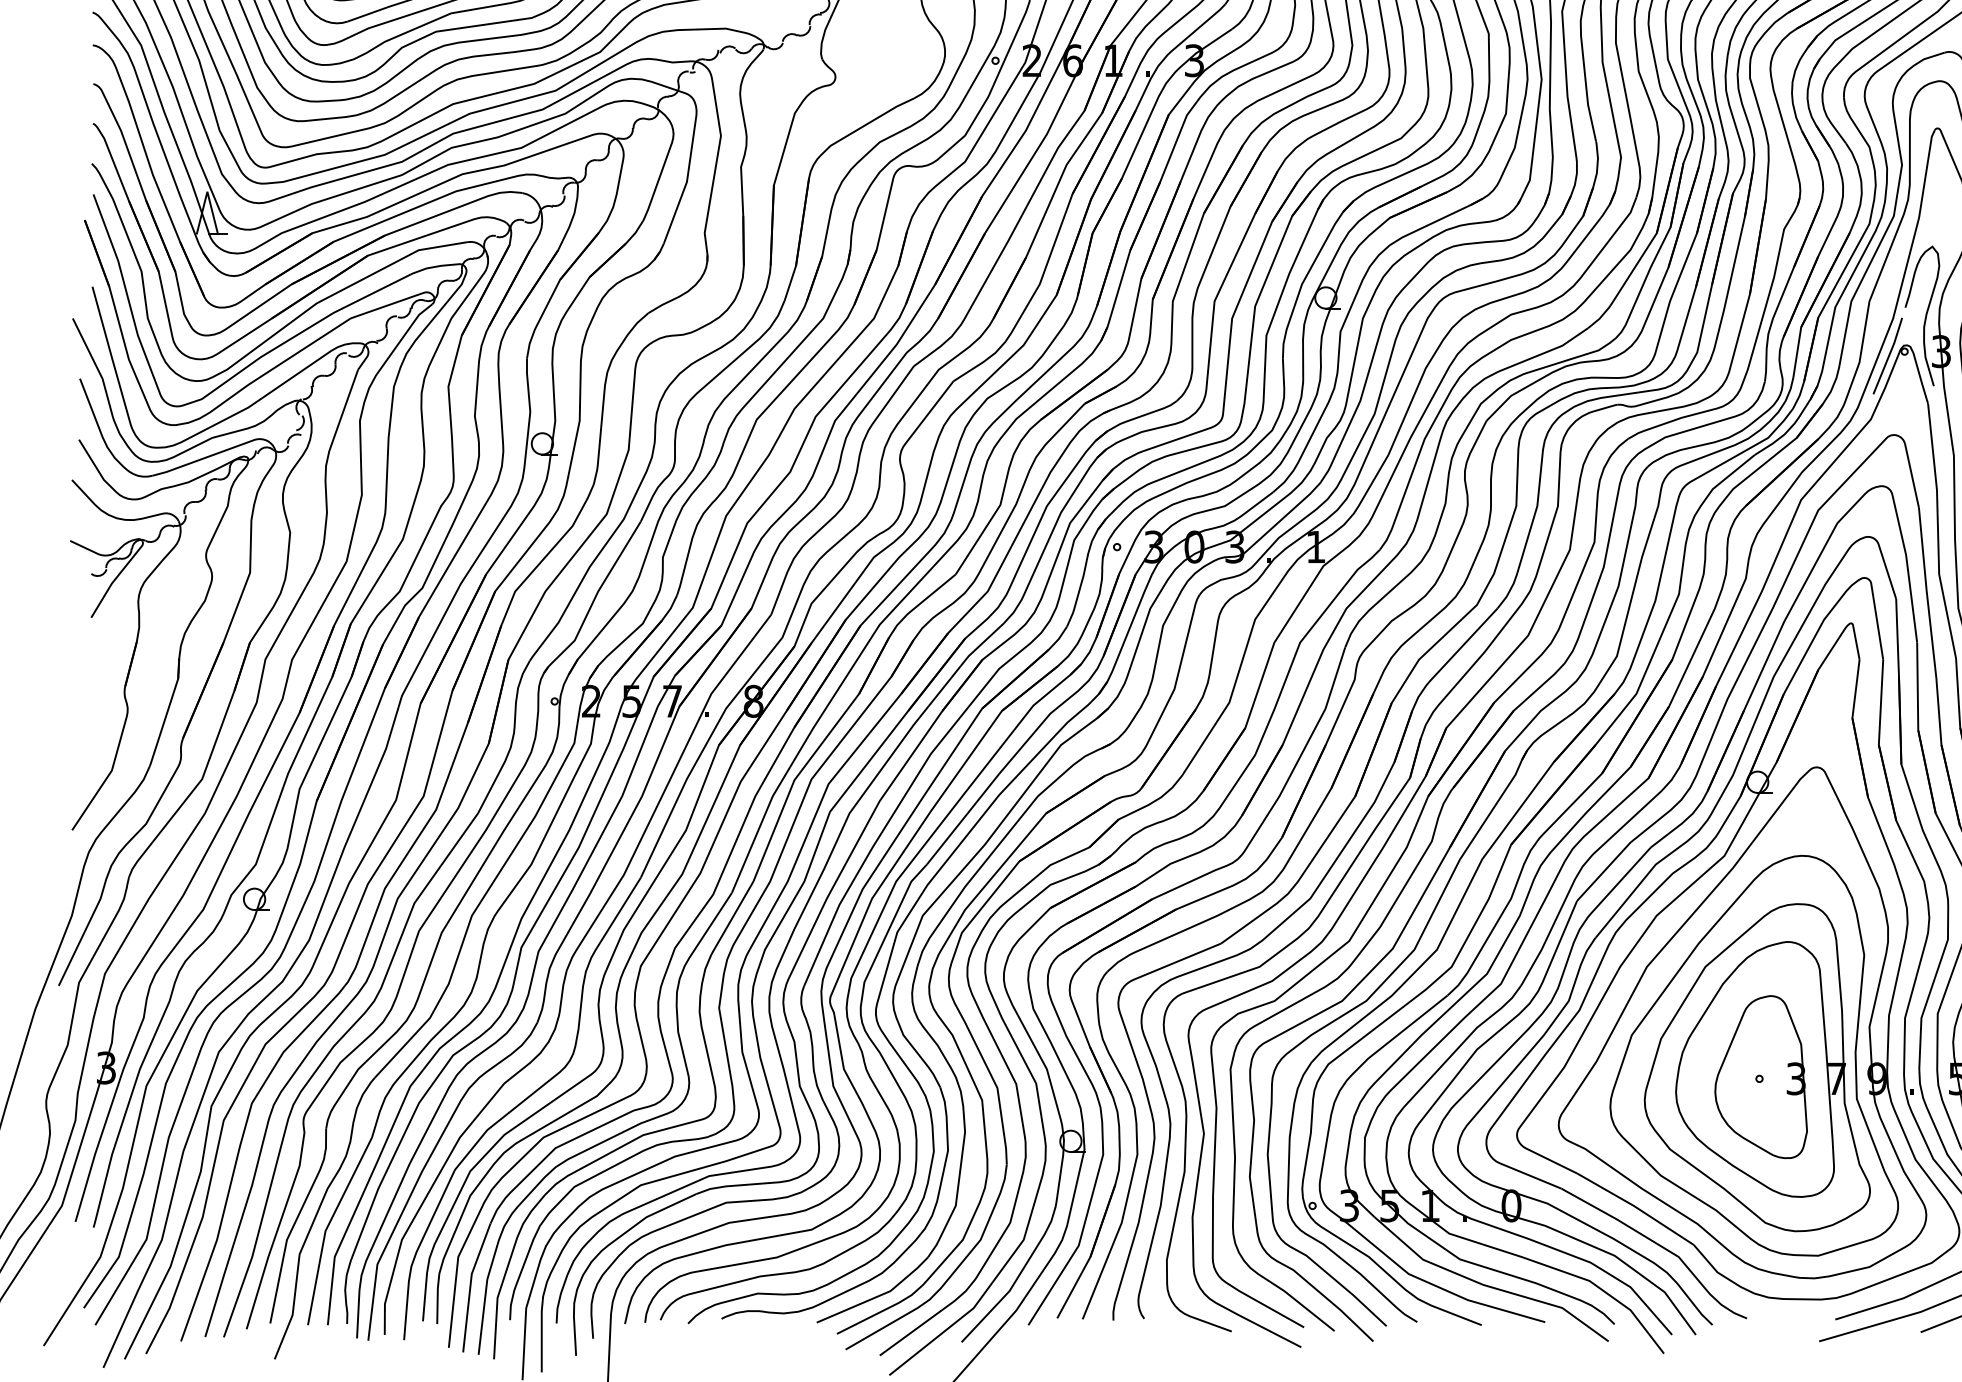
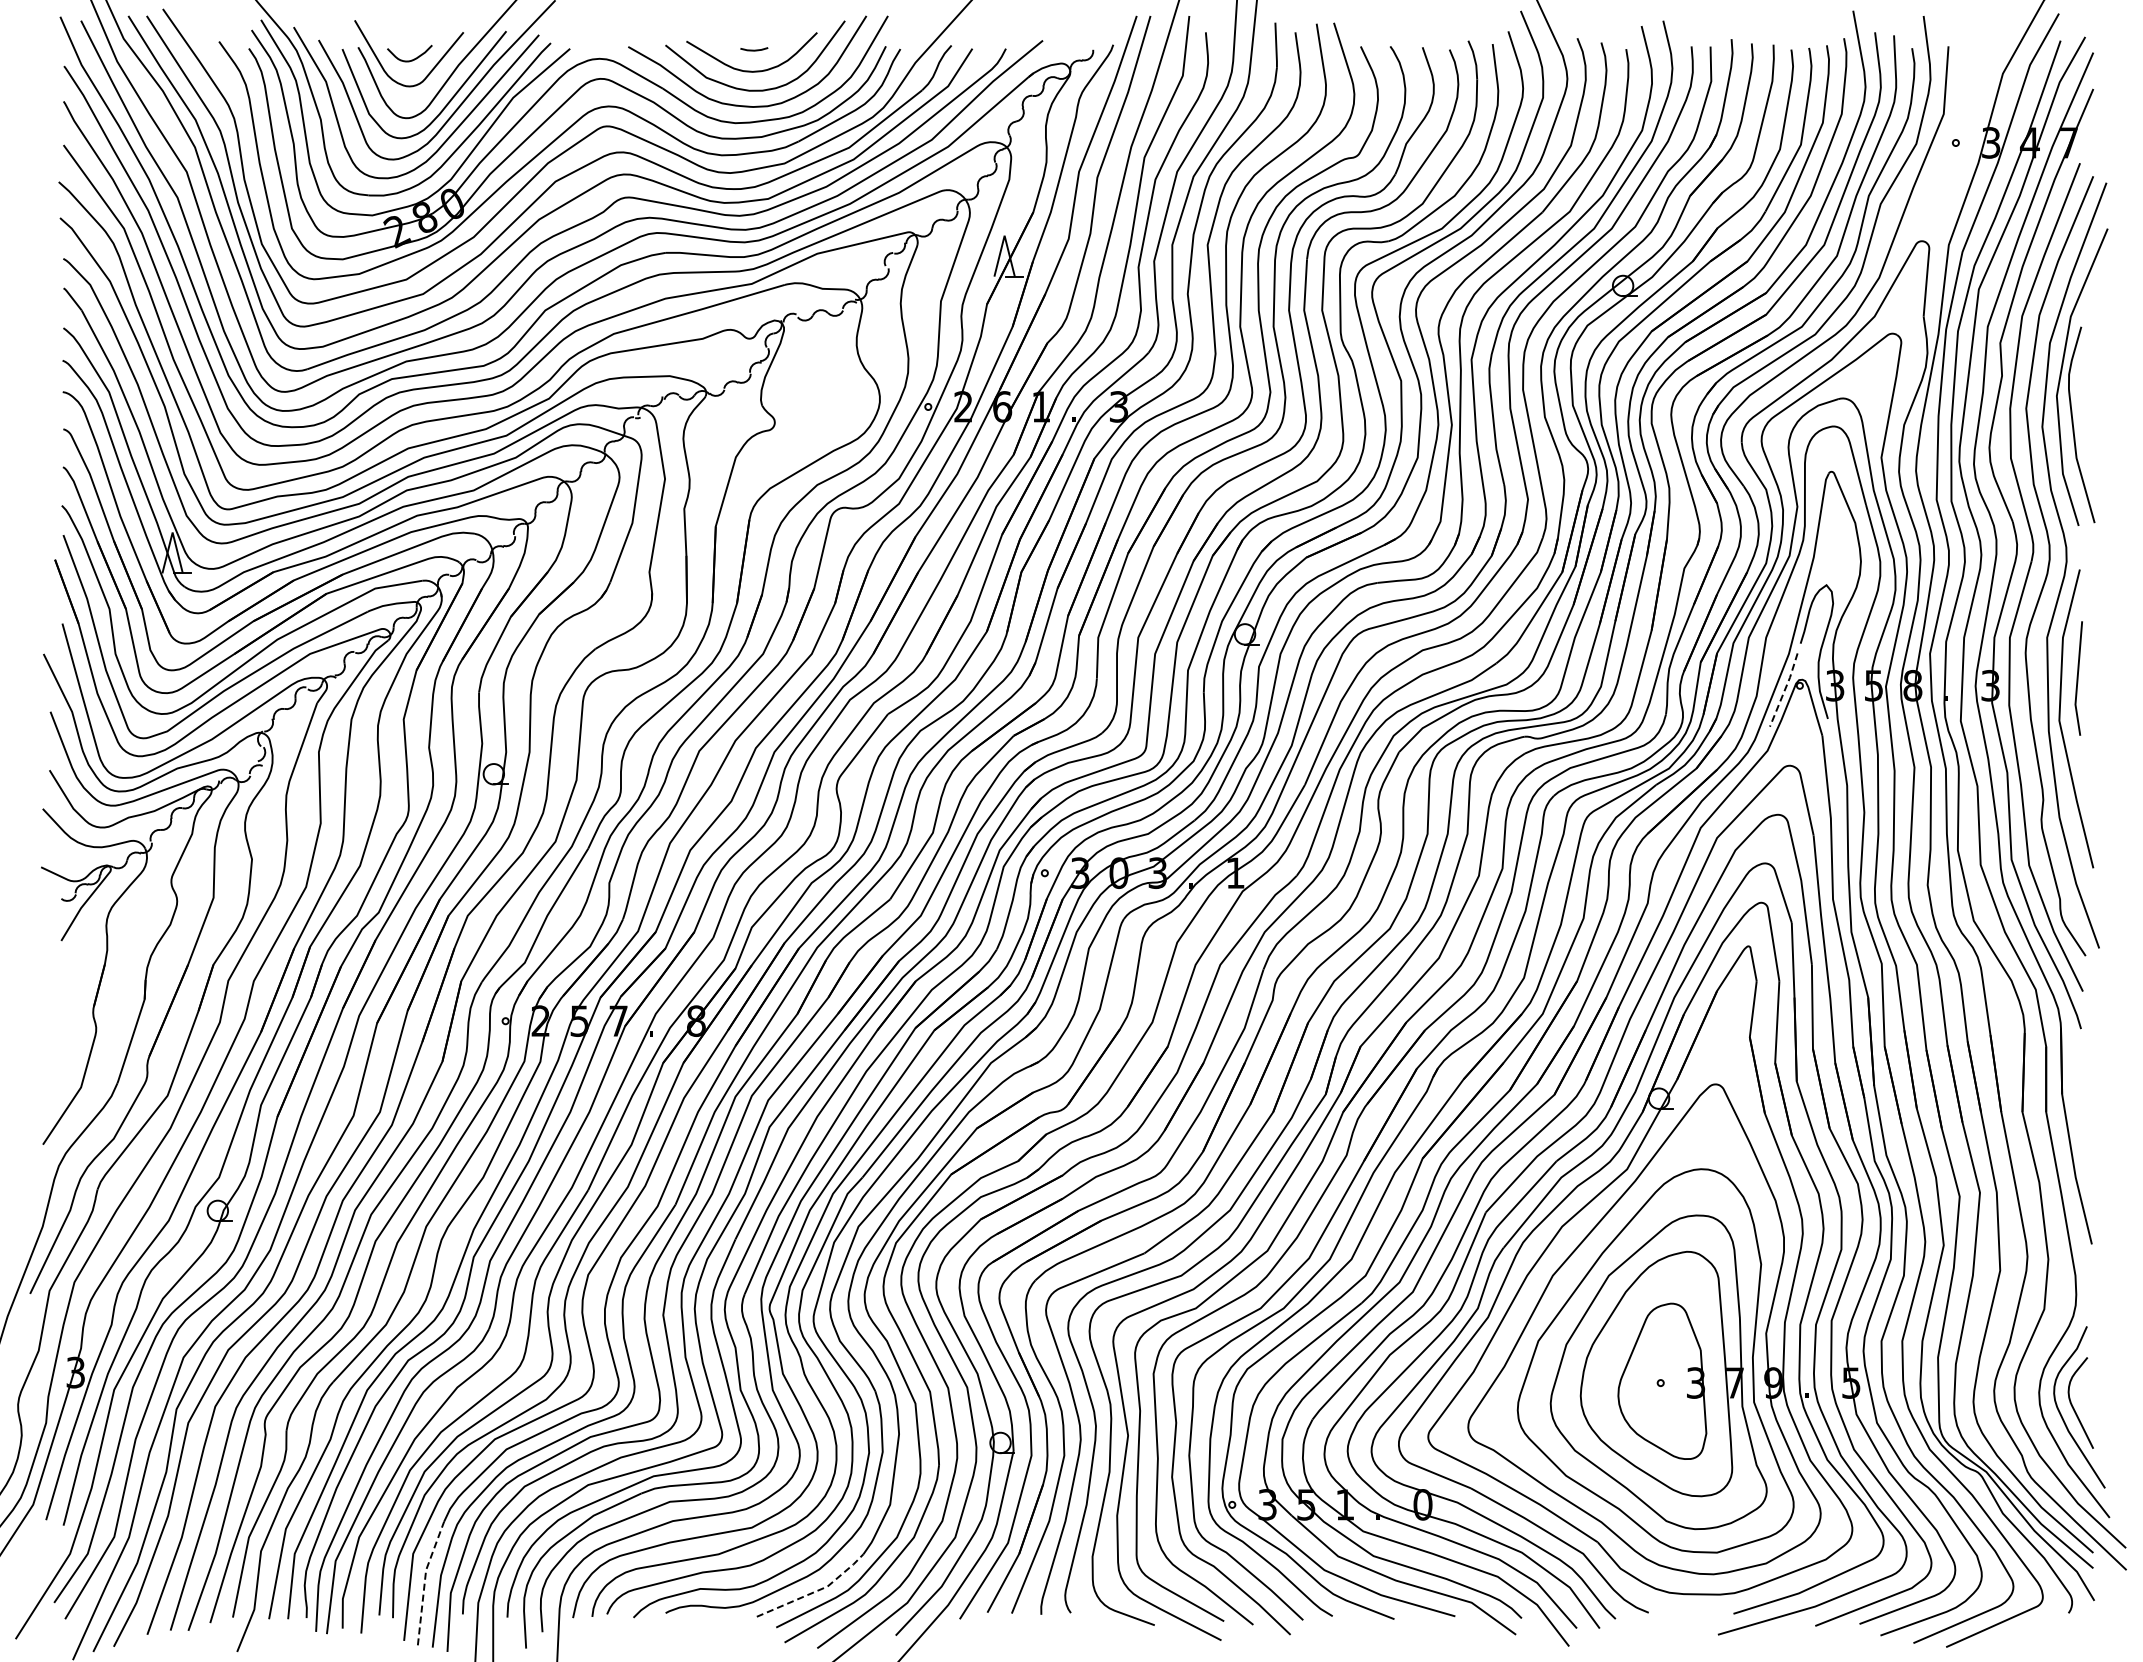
line: (1888, 356) -> (1784, 690), solid -> dashed
line: (470, 1285) -> (424, 1581), solid -> dashed
line: (878, 1296) -> (816, 1591), solid -> dashed

